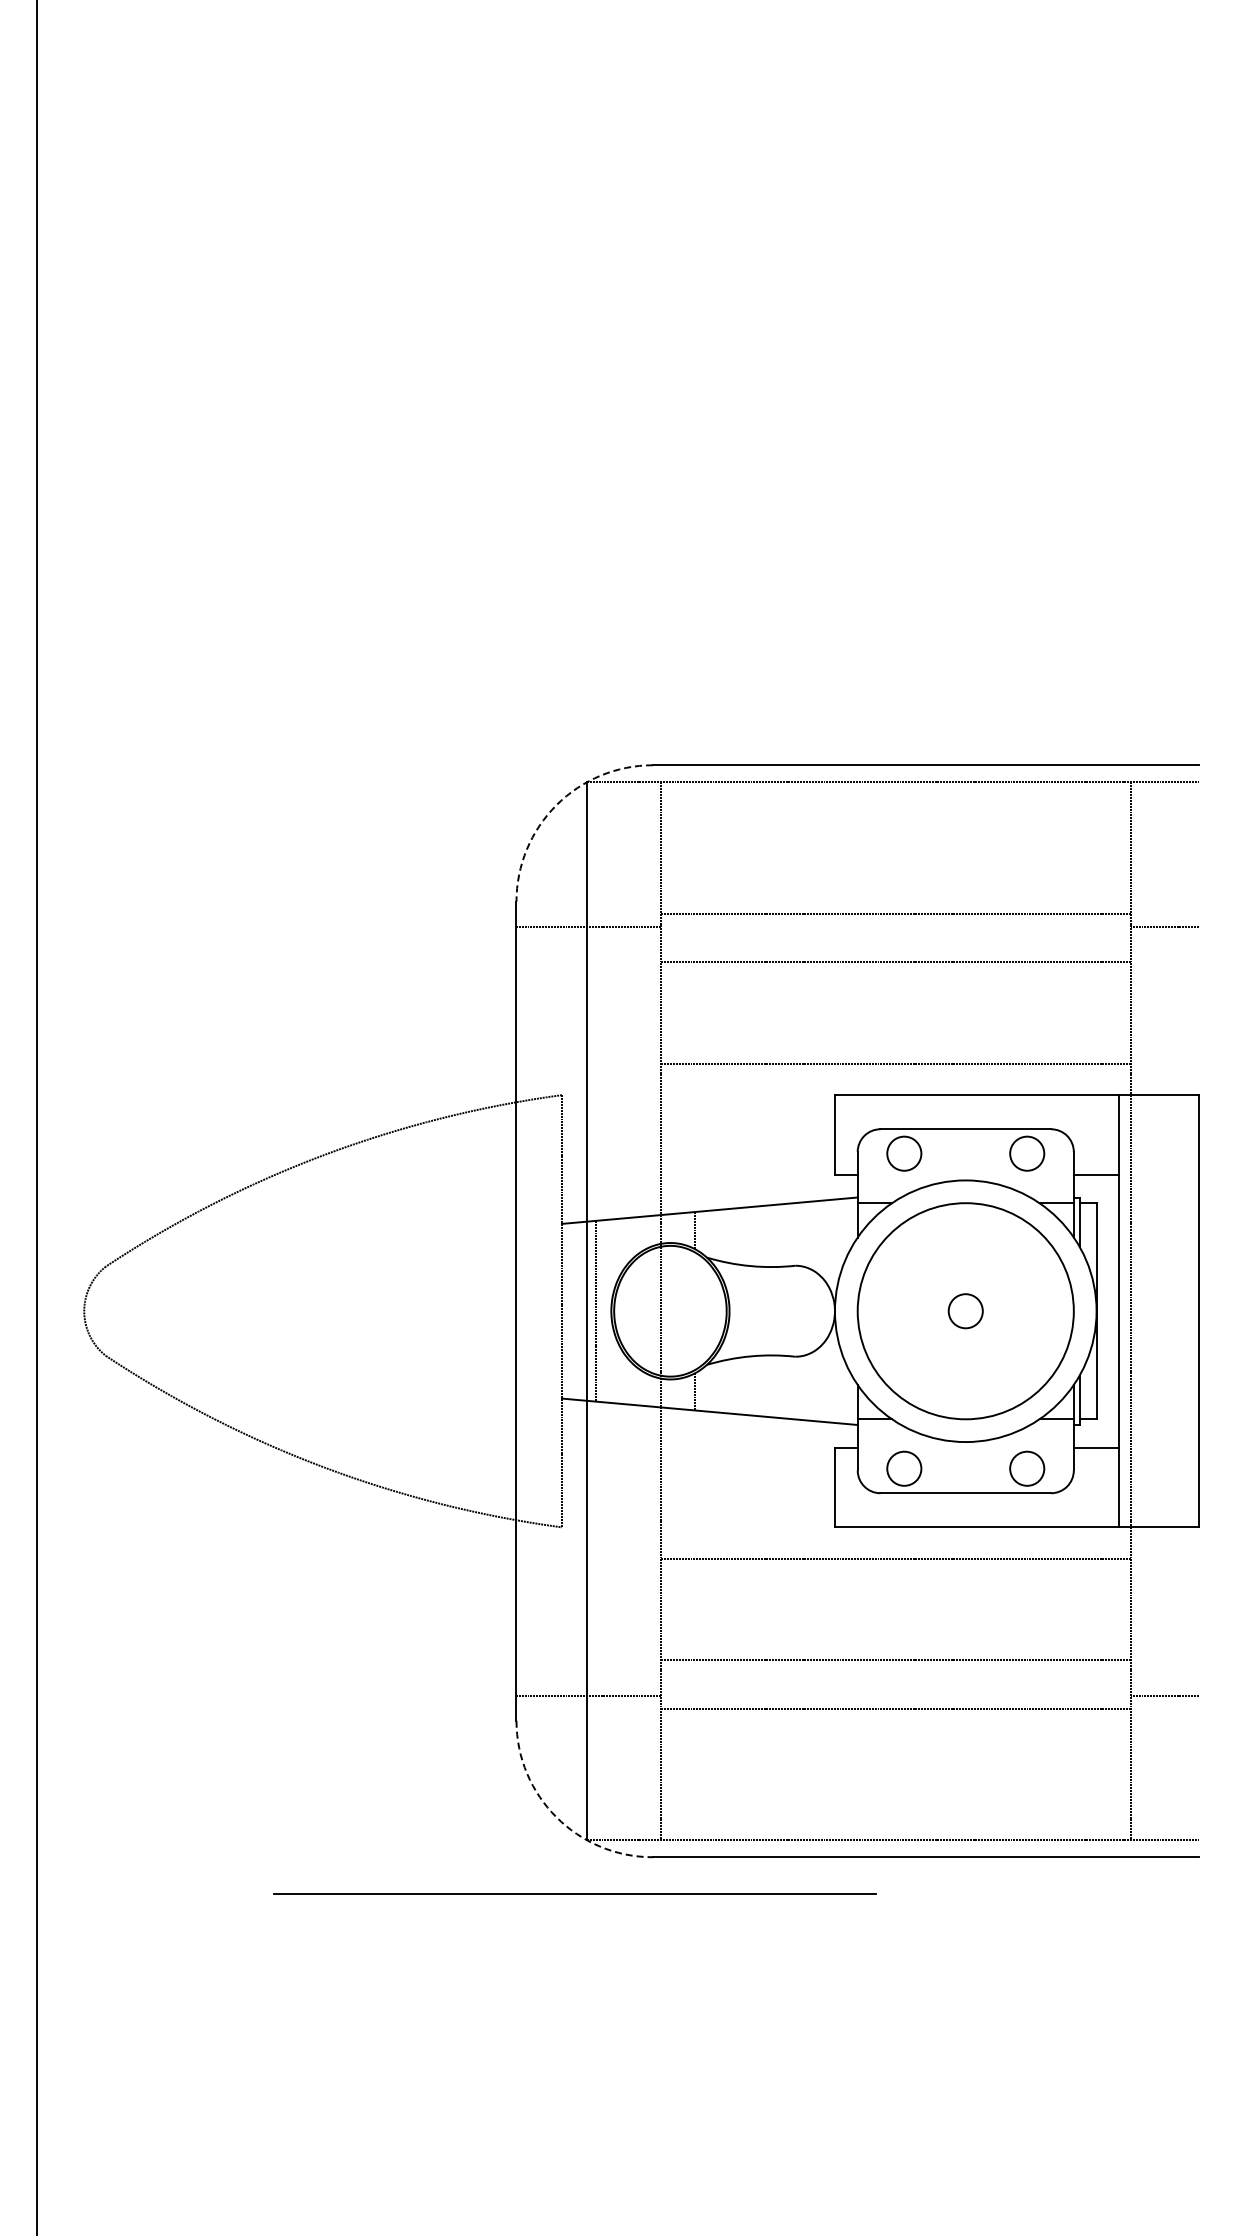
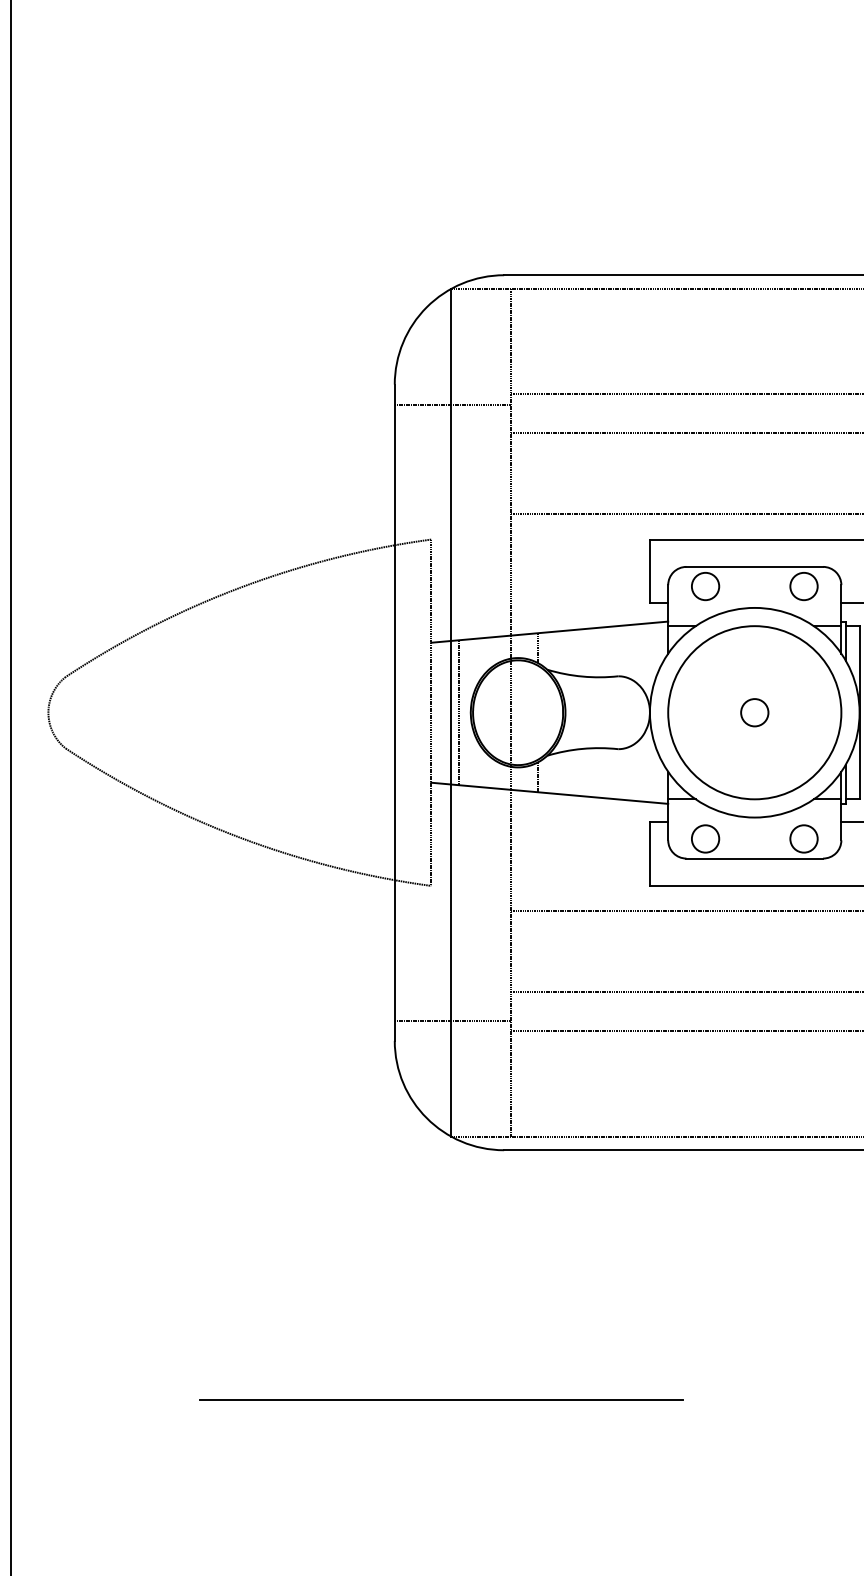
arc: (556, 805) -> (426, 307), dashed -> solid
arc: (556, 1817) -> (426, 1118), dashed -> solid
line: (574, 1893) -> (441, 1399), moved

